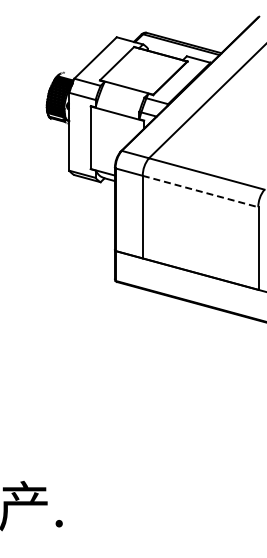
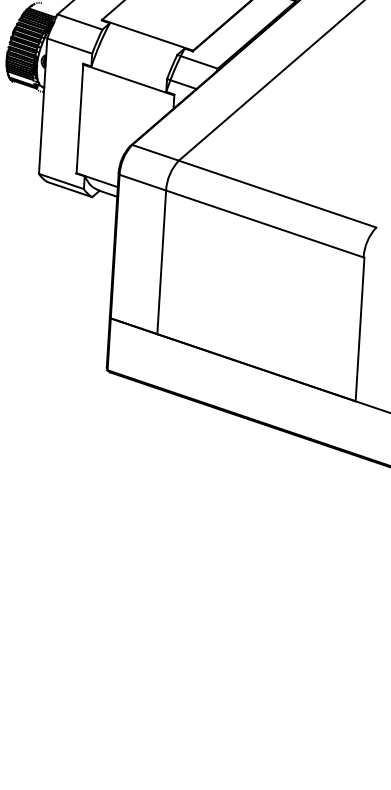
line: (200, 191) -> (264, 223), dashed -> solid

